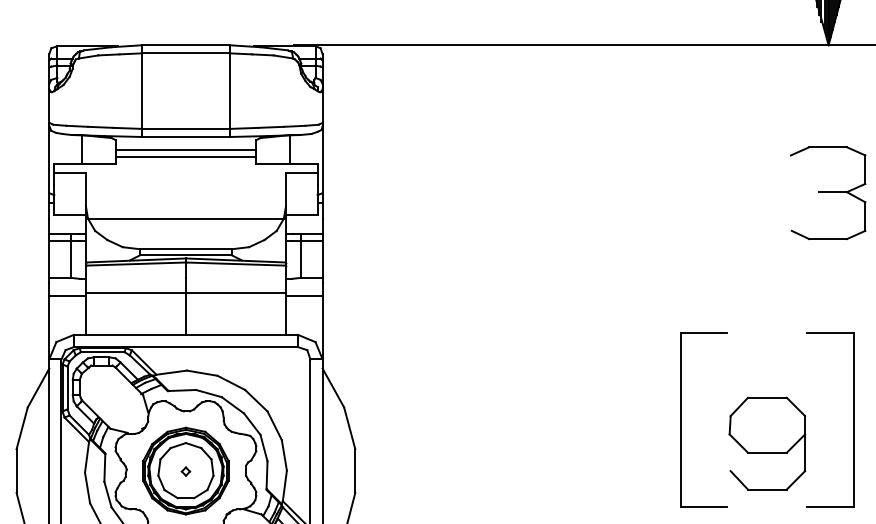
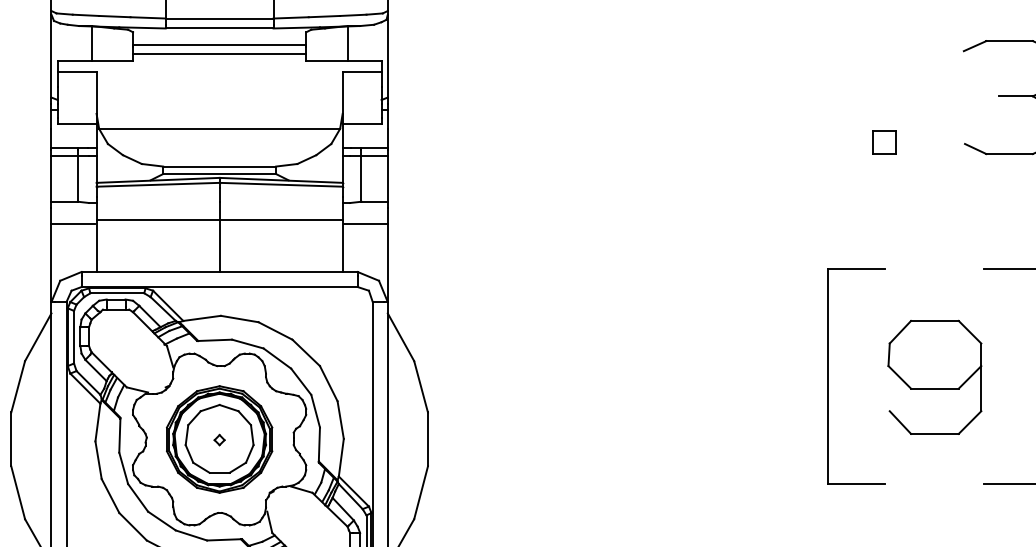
part: (726, 229) -> (884, 142), added
part: (767, 443) -> (935, 377), moved

